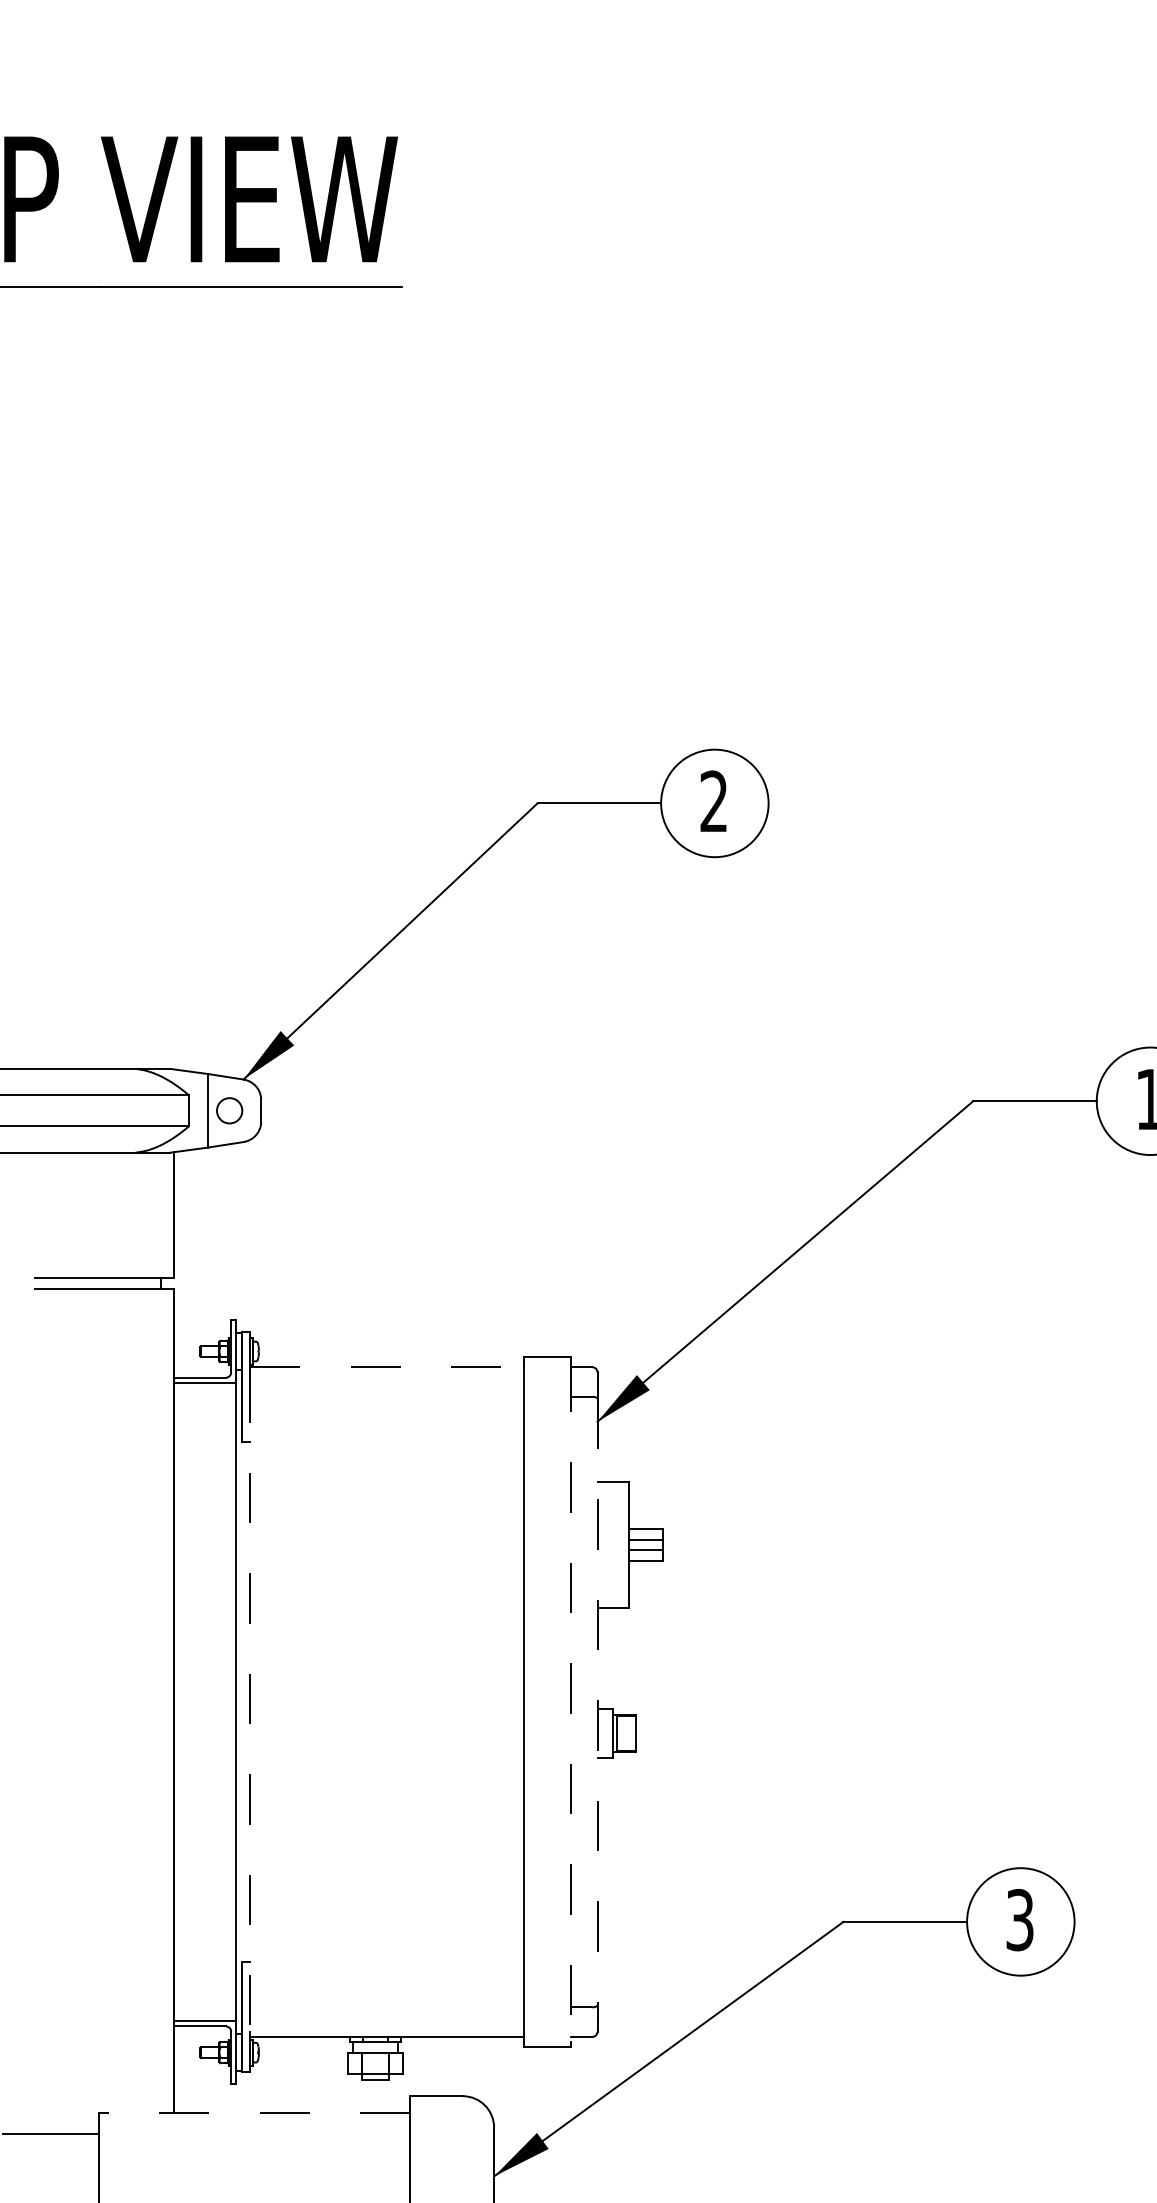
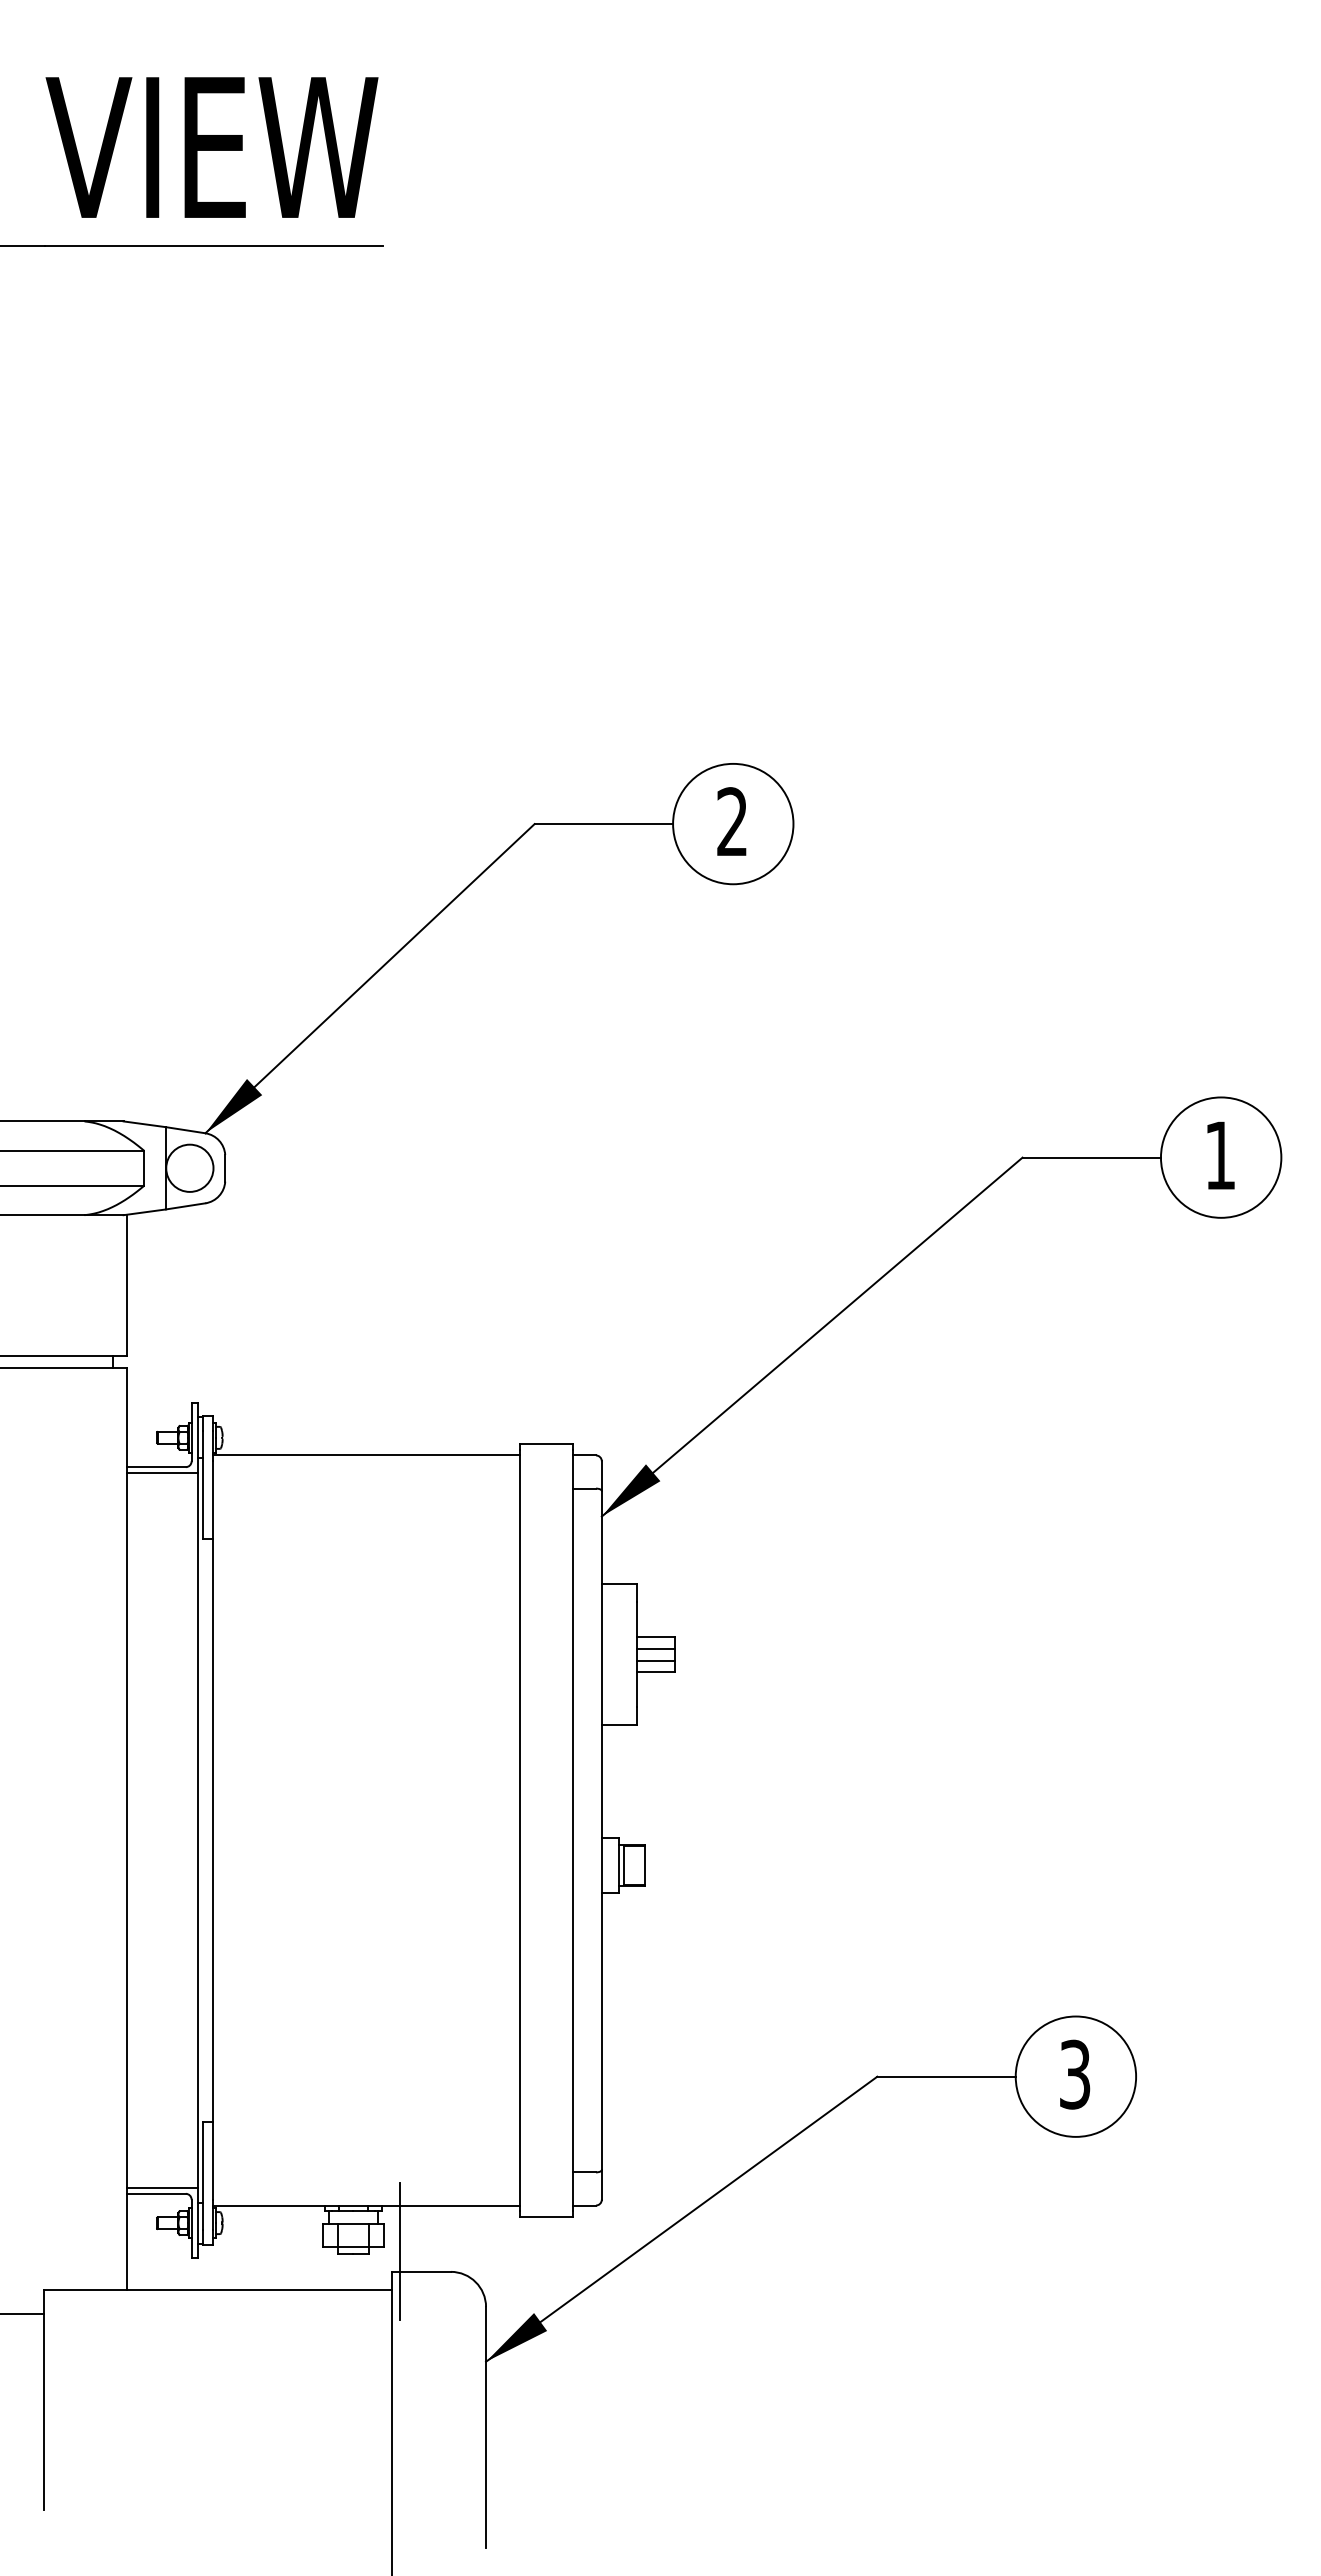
circle: (229, 1110) -> (189, 1167), size x1.67
line: (387, 1367) -> (366, 1455), dashed -> solid
line: (249, 1702) -> (212, 1830), dashed -> solid
line: (571, 1702) -> (572, 1830), dashed -> solid
line: (597, 1702) -> (601, 1830), dashed -> solid
line: (417, 2077) -> (400, 2251), added
line: (254, 2112) -> (217, 2290), dashed -> solid

